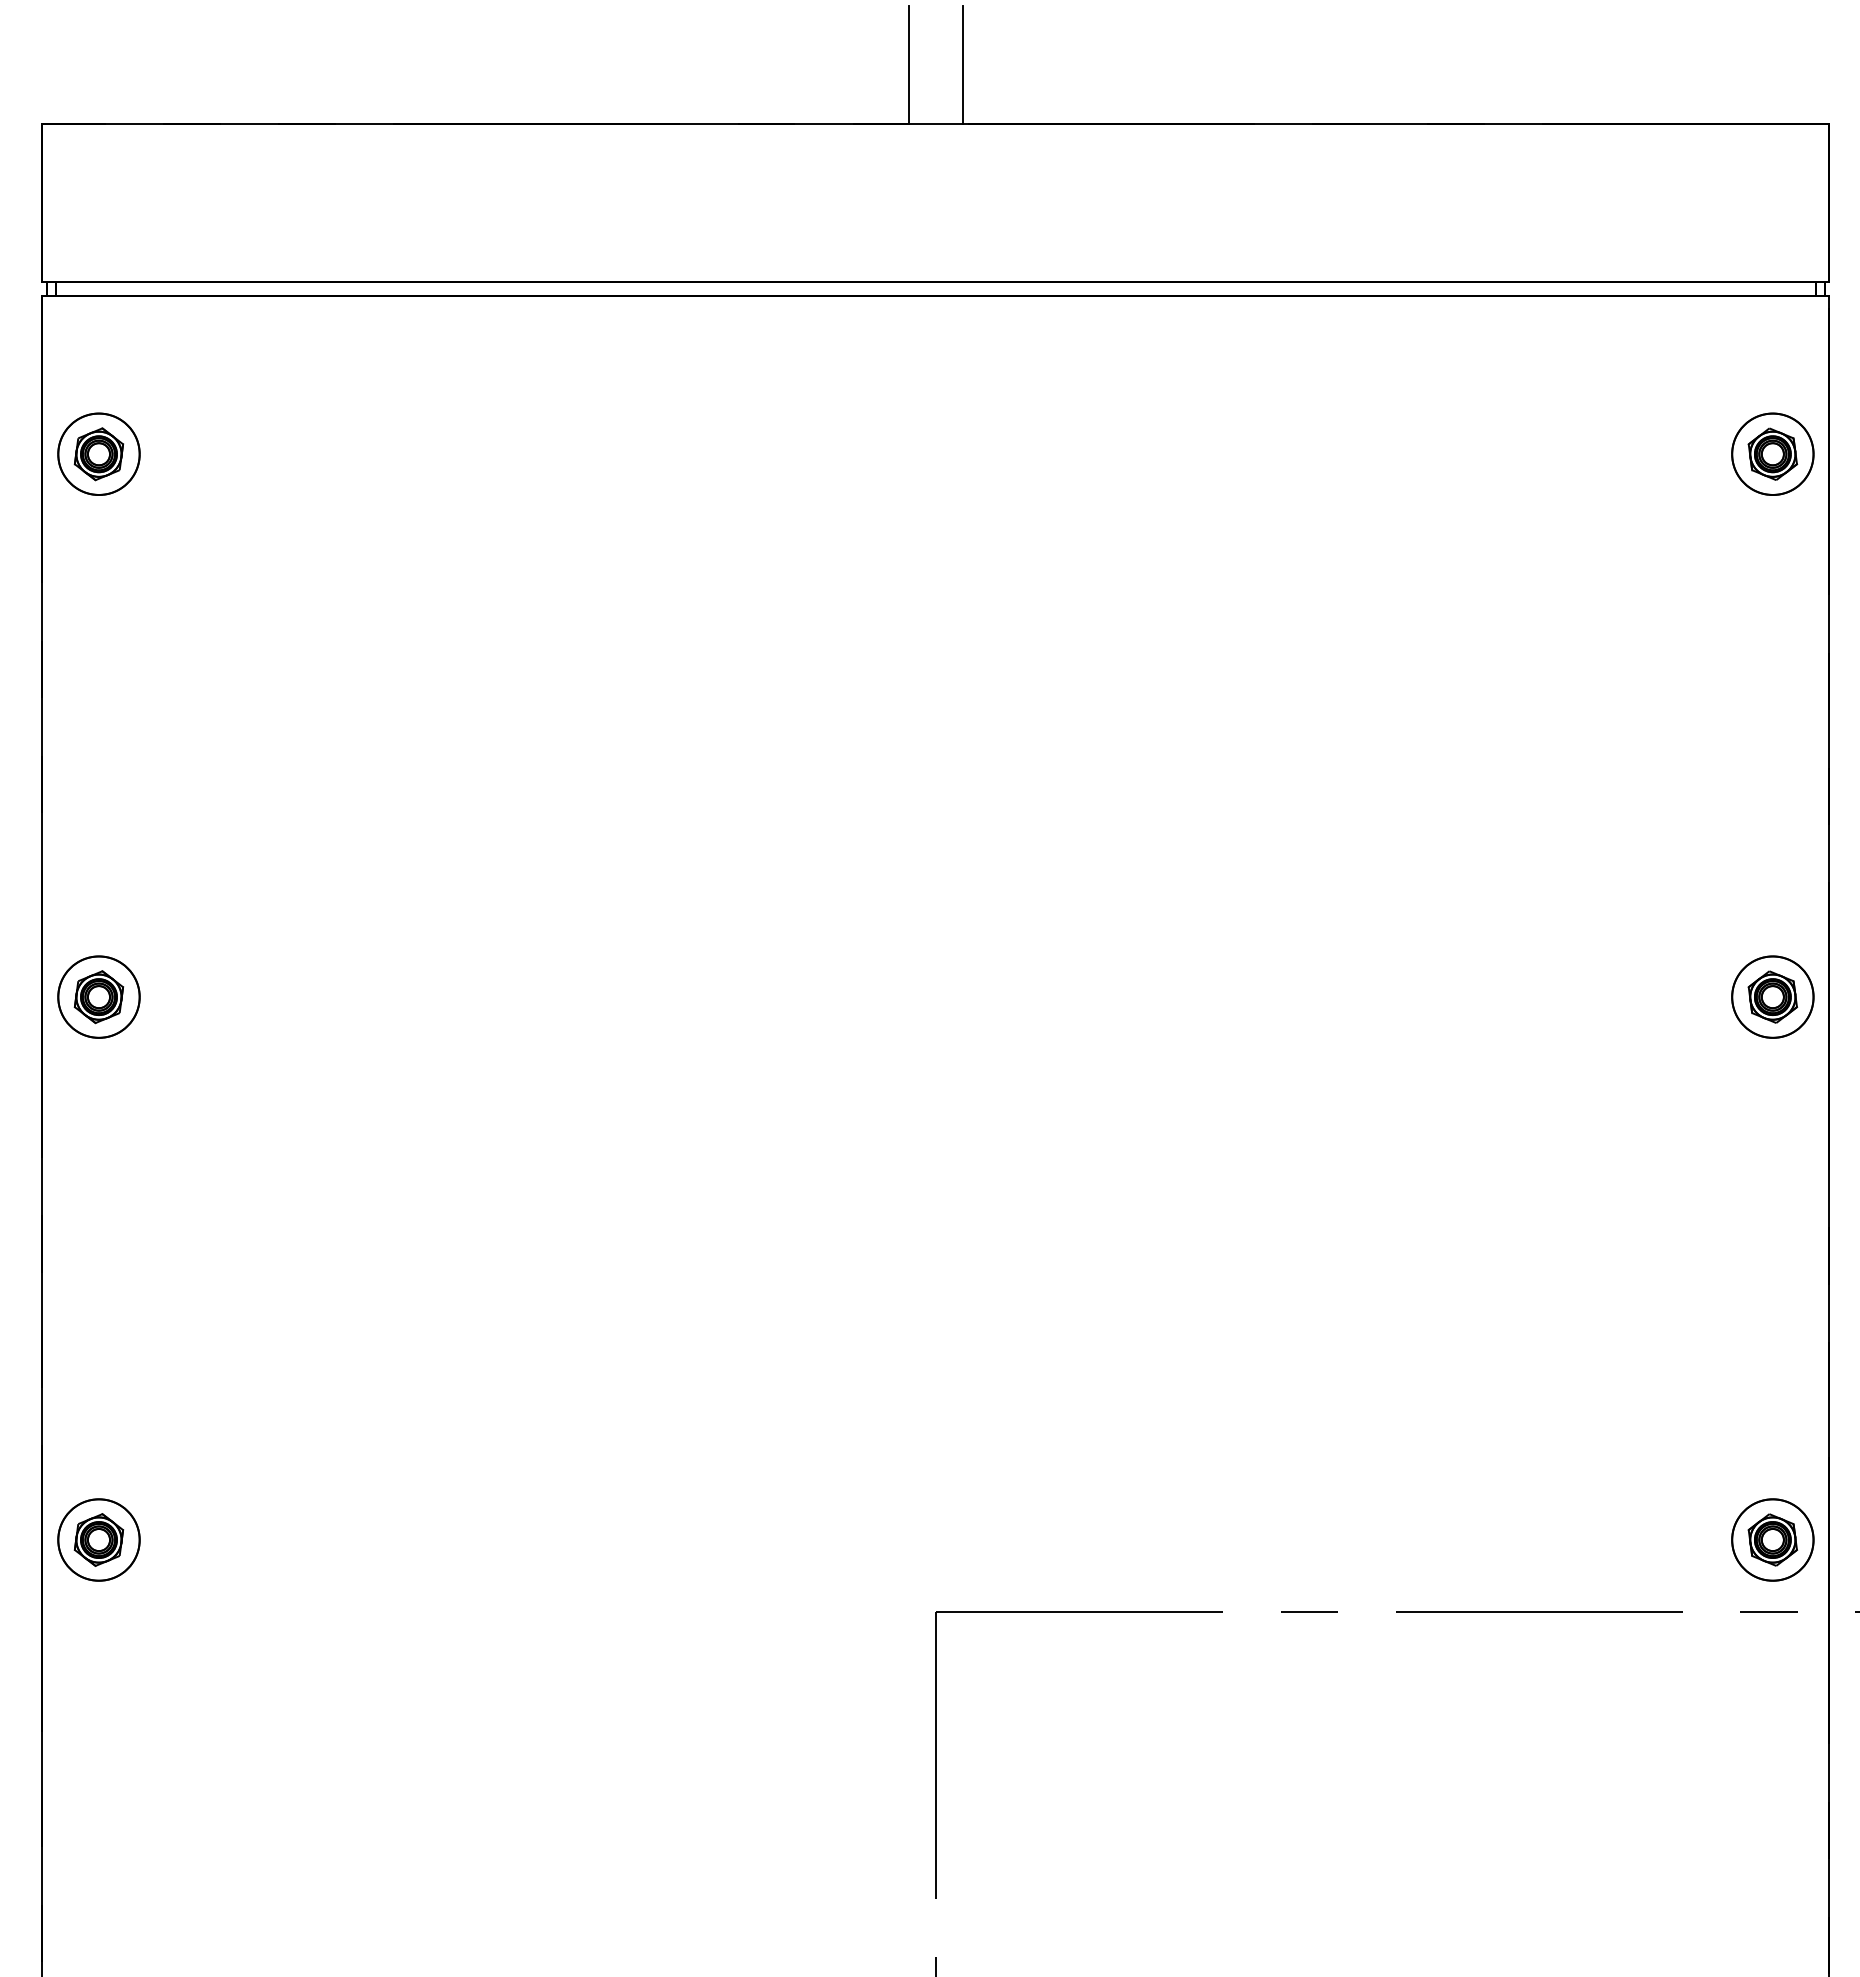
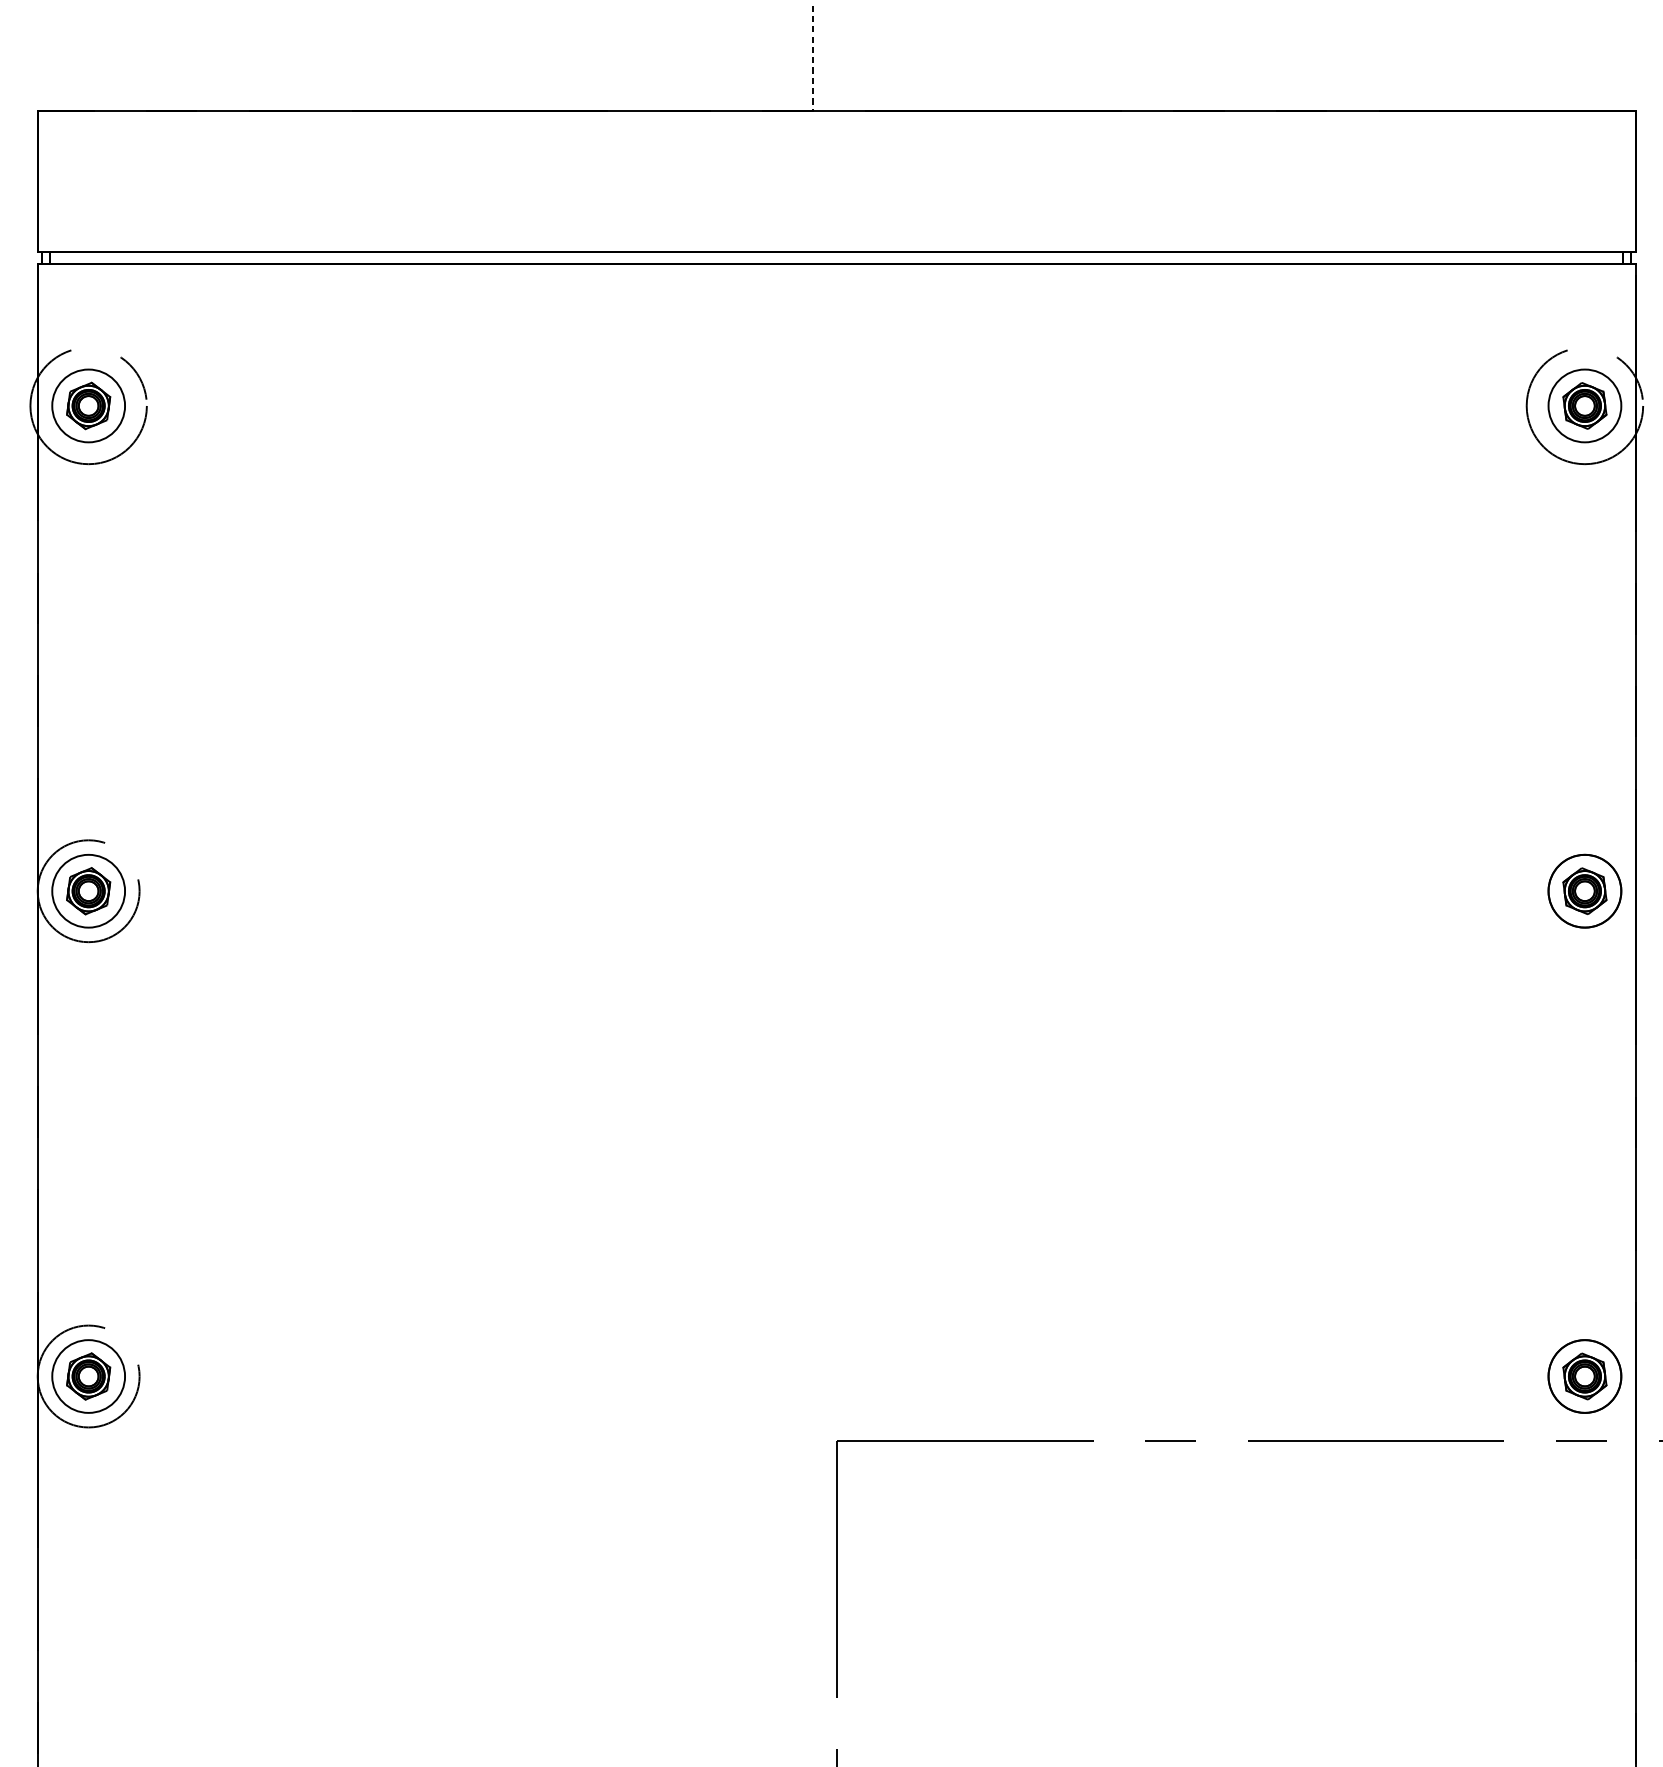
line: (908, 65) -> (812, 58), solid -> dashed
line: (963, 65) -> (861, 58), removed
circle: (98, 454) -> (88, 406), size x1.6
circle: (1772, 454) -> (1584, 406), size x1.6
circle: (98, 996) -> (88, 890), size x1.4
circle: (98, 1539) -> (88, 1376), size x1.4

